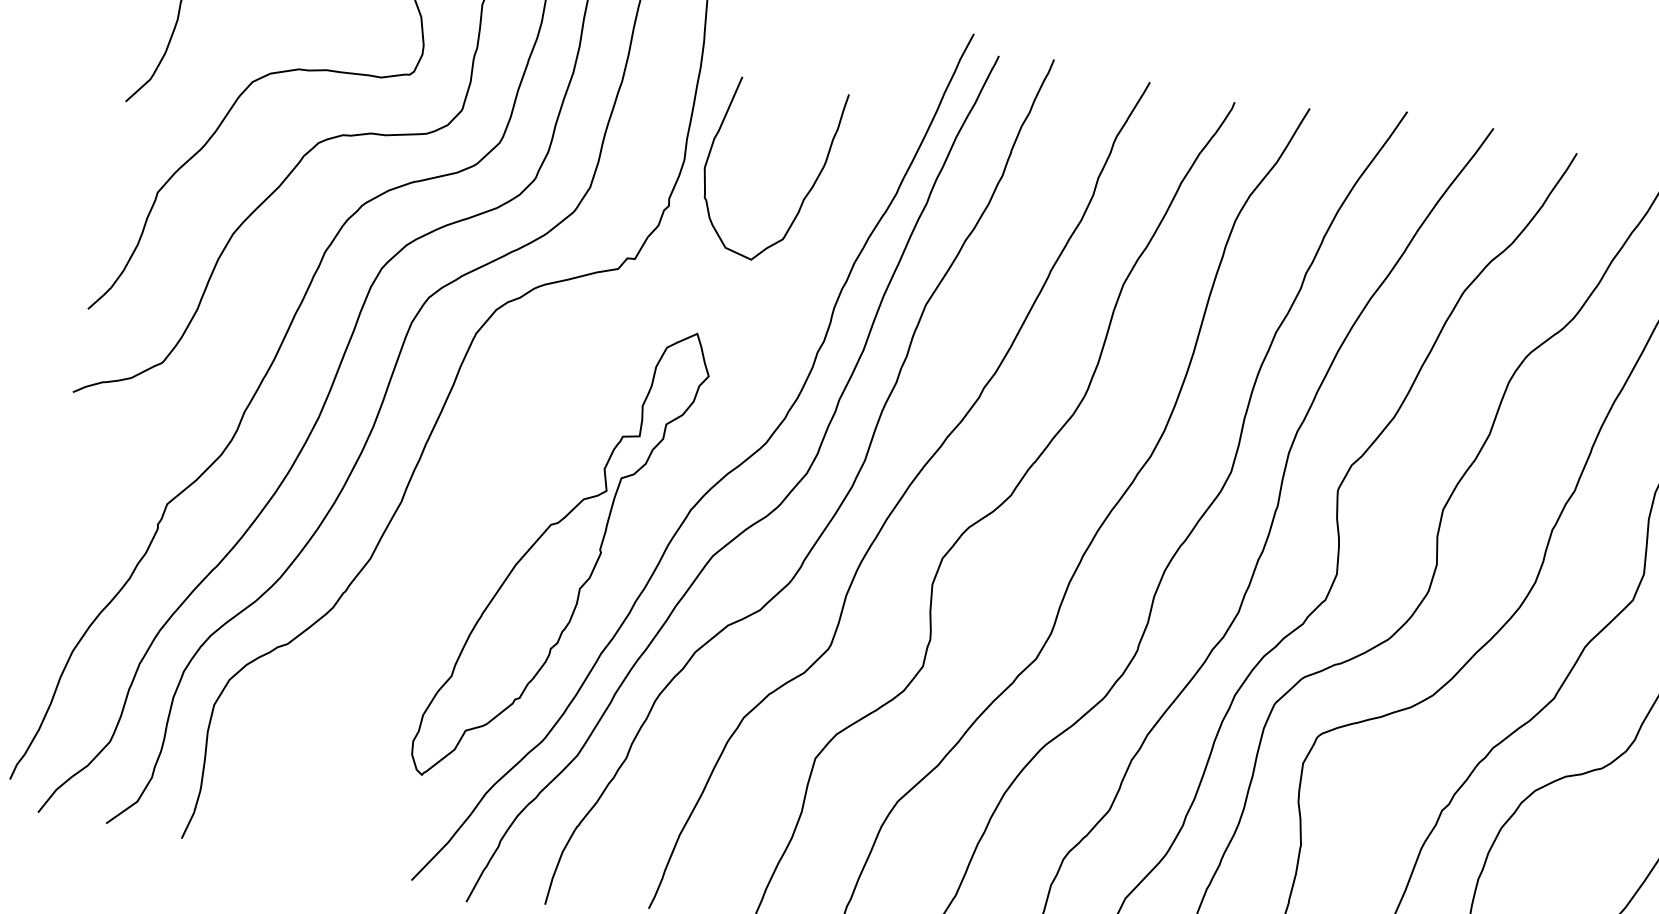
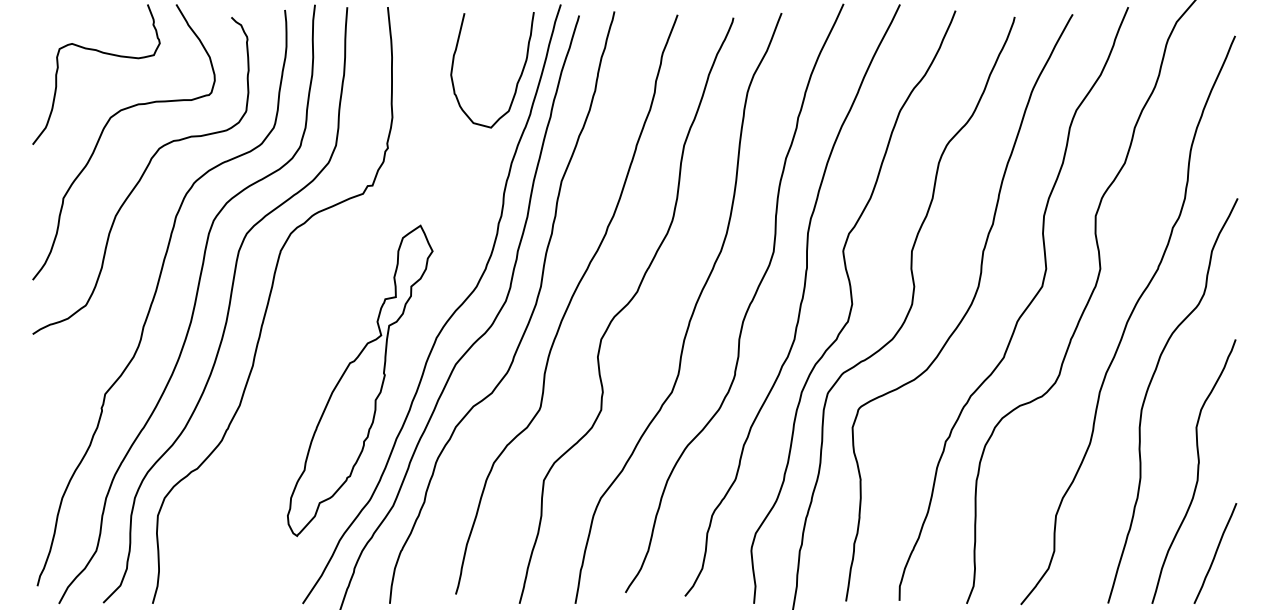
curve: (804, 194) -> (517, 80), moved

